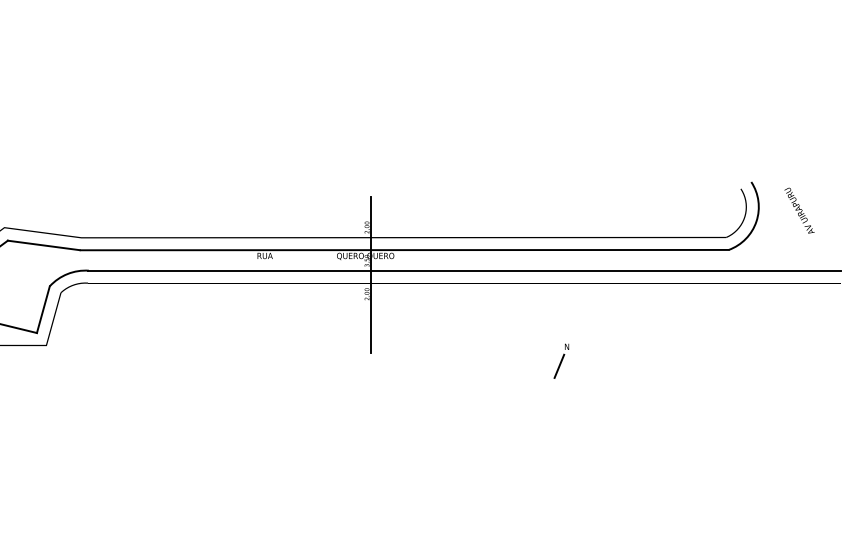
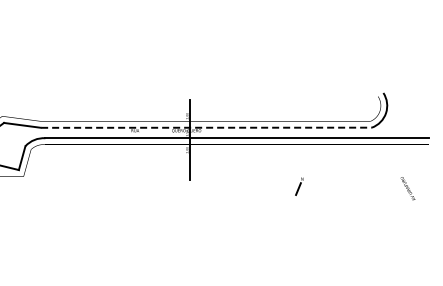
text: (798, 210) -> (407, 188), moved
line: (406, 249) -> (207, 127), solid -> dashed
line: (561, 361) -> (299, 186), moved

